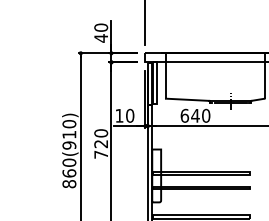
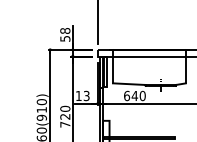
text: (101, 32) -> (65, 34), 40 -> 58
text: (130, 115) -> (86, 95), 10 -> 13

